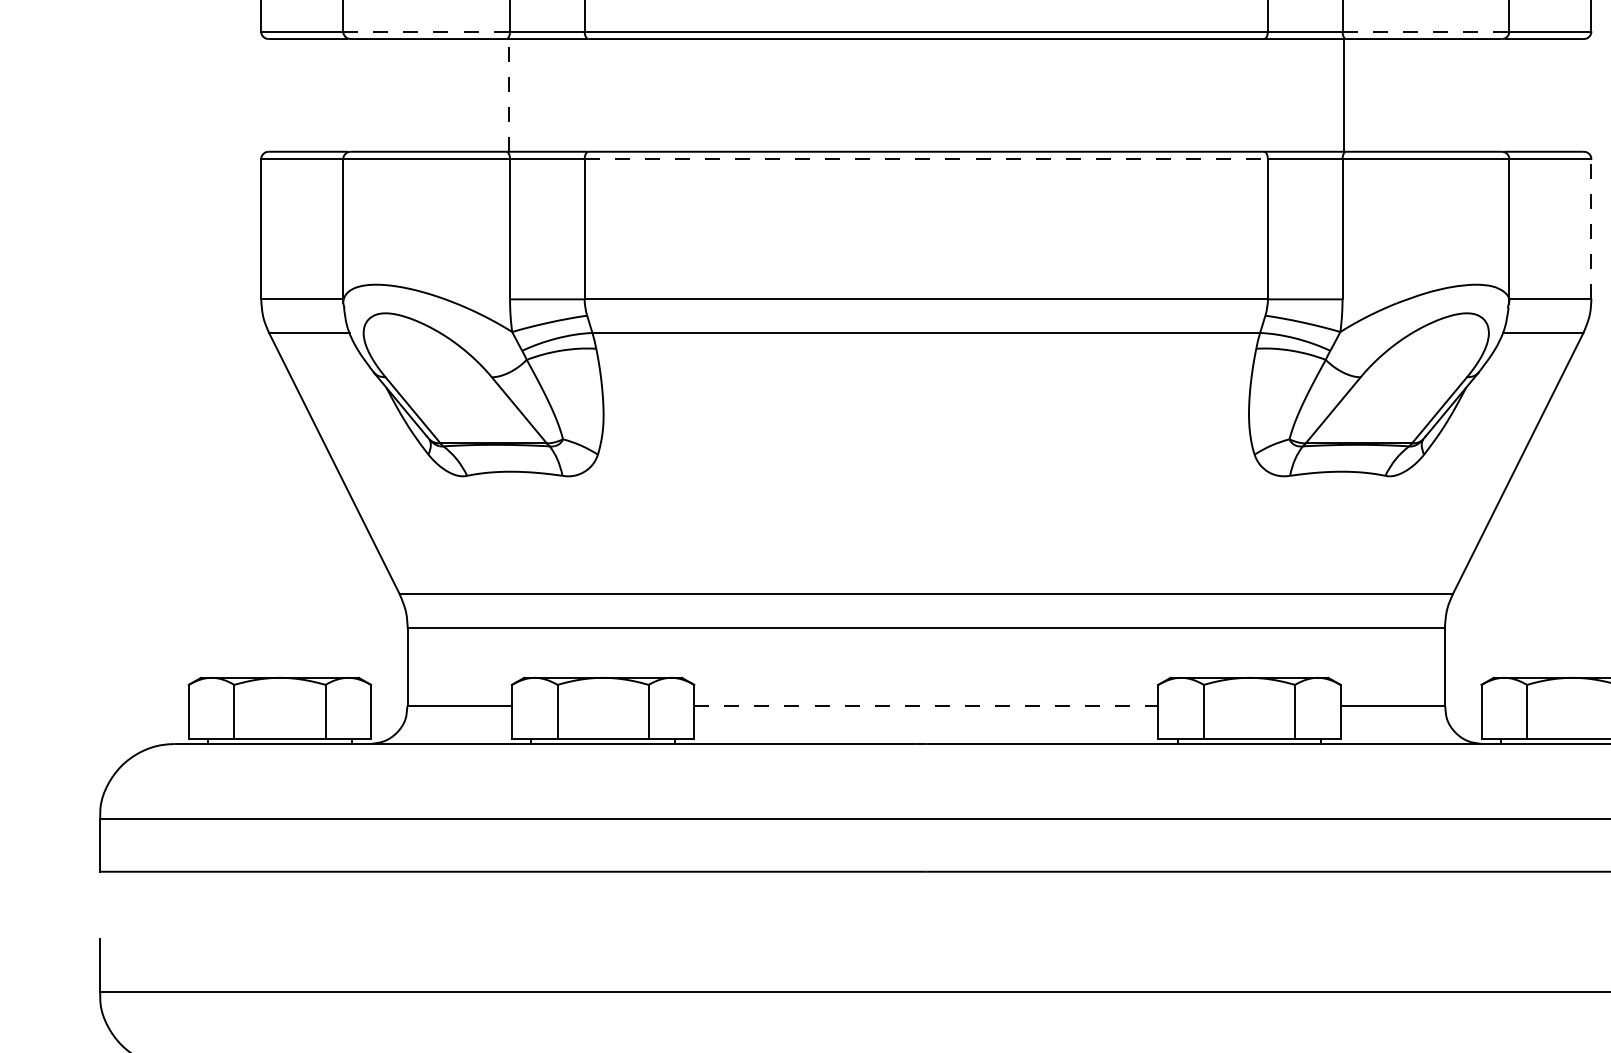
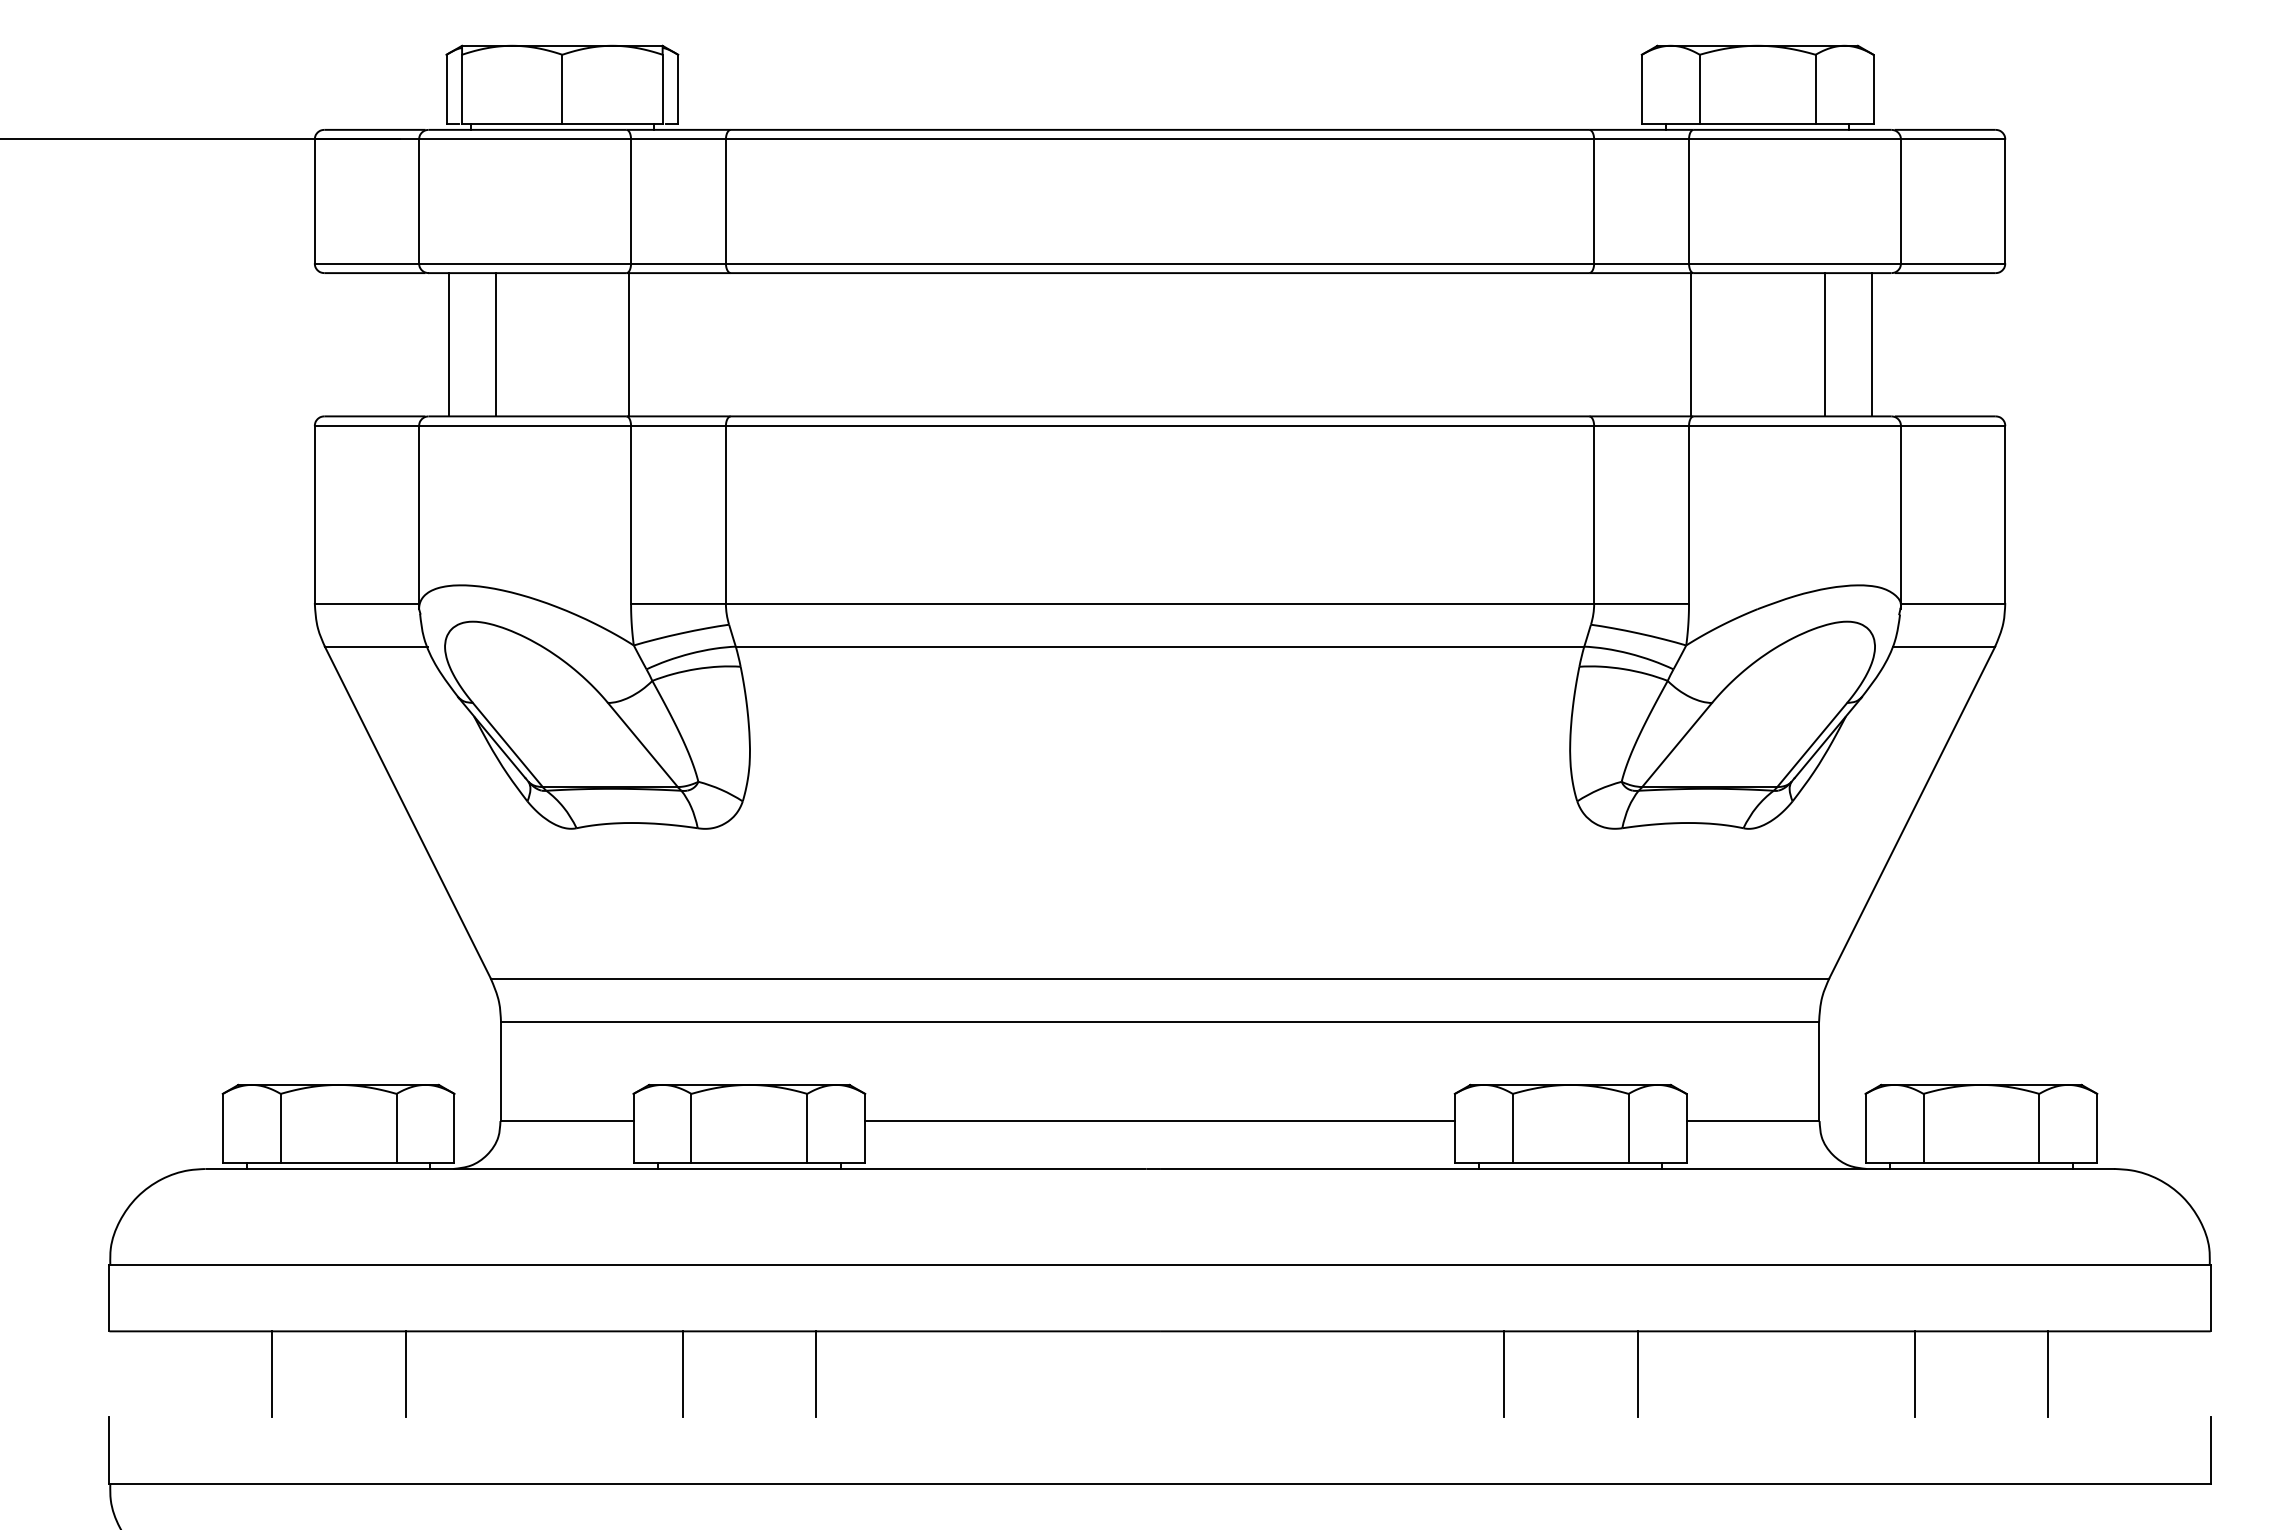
line: (426, 31) -> (525, 263), dashed -> solid
line: (1425, 31) -> (1794, 263), dashed -> solid
line: (366, 95) -> (448, 344), added
line: (403, 95) -> (495, 344), added
line: (508, 95) -> (629, 344), dashed -> solid
line: (1449, 95) -> (1824, 344), added
line: (1486, 95) -> (1871, 344), added
line: (926, 158) -> (1160, 425), dashed -> solid
line: (1591, 228) -> (2005, 514), dashed -> solid
line: (926, 706) -> (1160, 1121), dashed -> solid
line: (227, 905) -> (271, 1374), added
line: (332, 905) -> (405, 1374), added
line: (550, 905) -> (682, 1374), added
line: (655, 905) -> (816, 1374), added
line: (1196, 905) -> (1503, 1374), added
line: (1302, 905) -> (1637, 1374), added
line: (1519, 905) -> (1914, 1374), added

